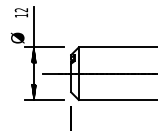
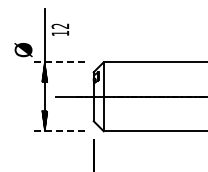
text: (20, 12) -> (59, 29), moved
line: (44, 47) -> (58, 62), solid -> dashed
line: (44, 100) -> (58, 131), solid -> dashed

